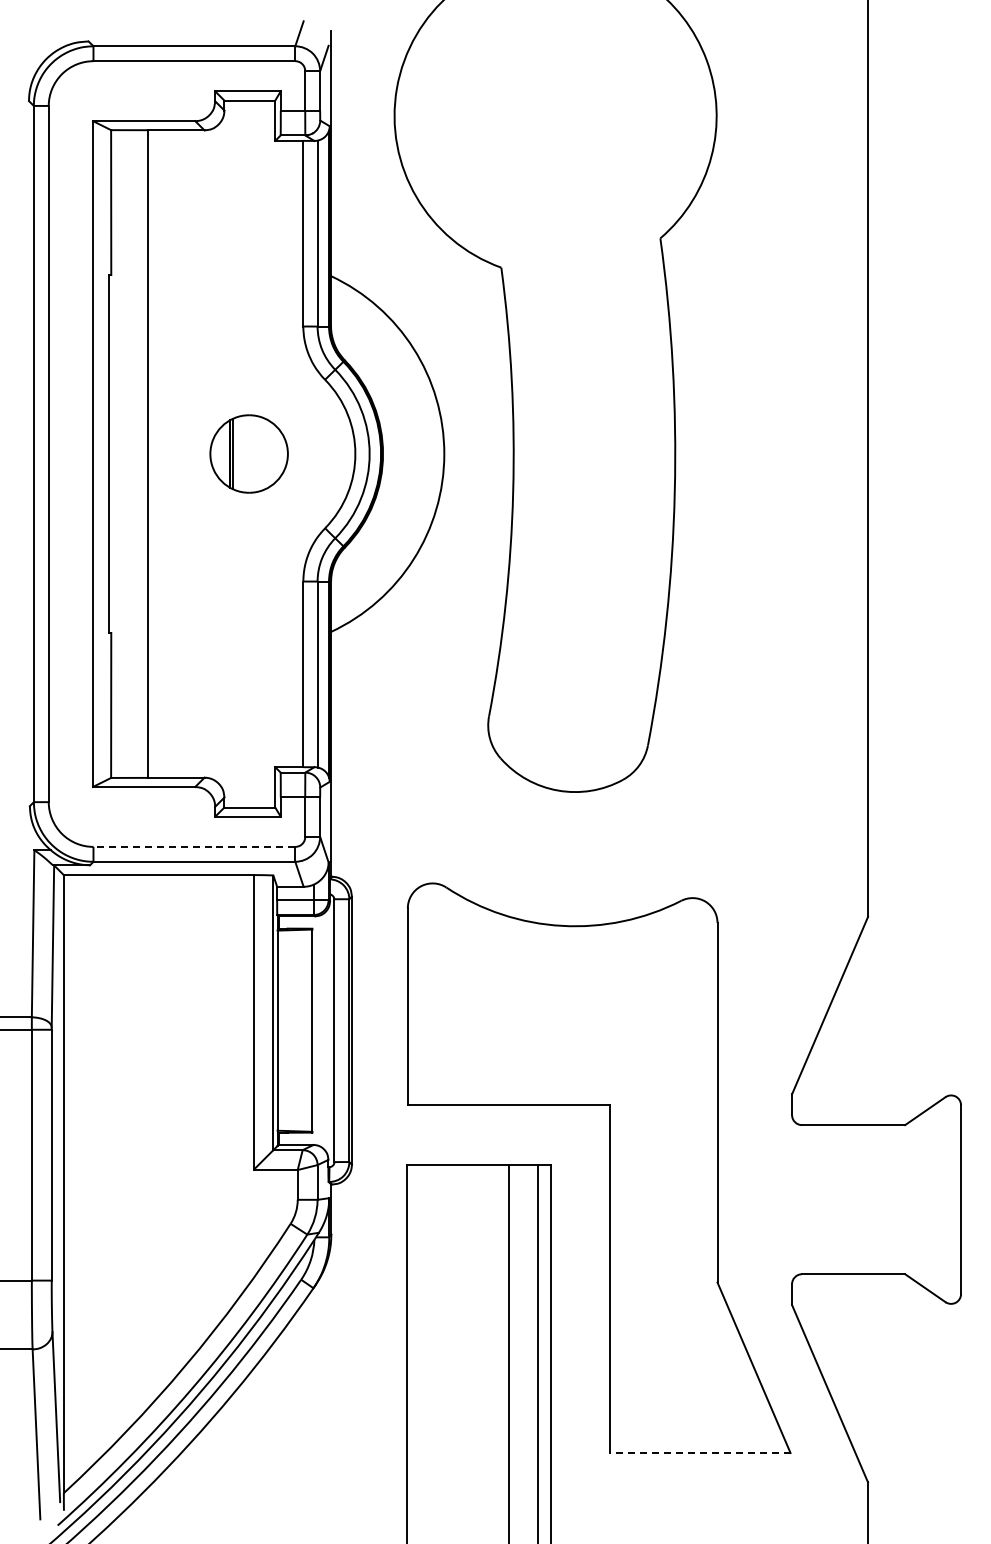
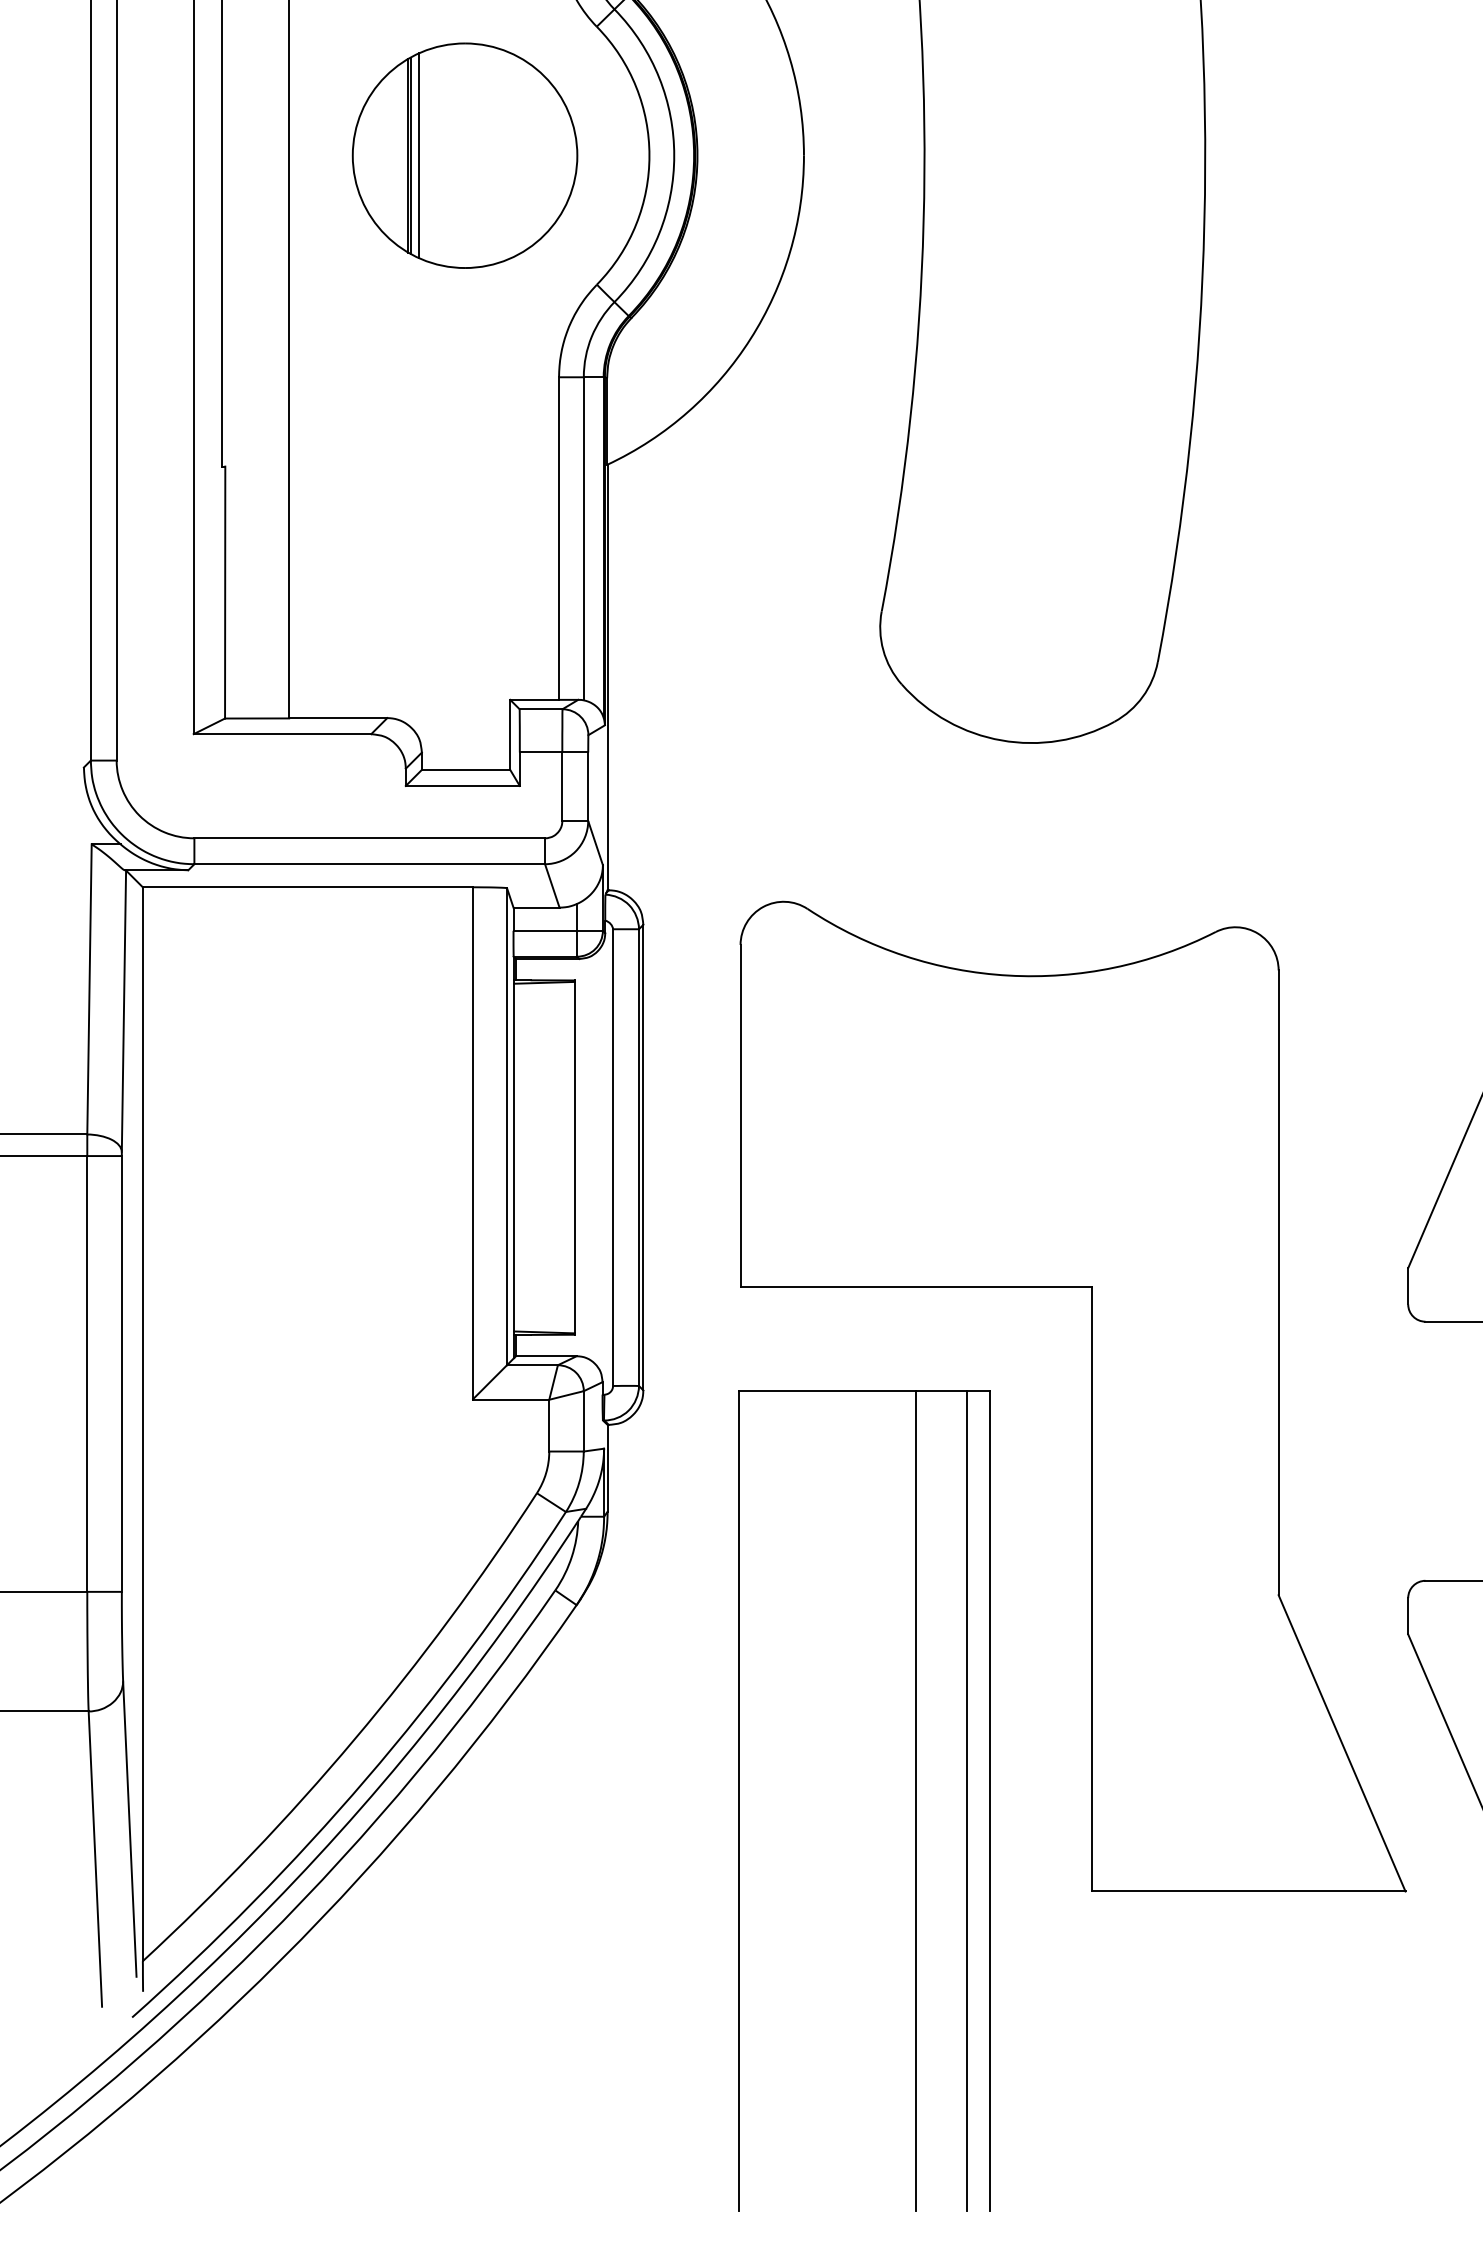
part: (248, 453) -> (463, 154), size x1.67
line: (194, 846) -> (369, 837), dashed -> solid
line: (699, 1453) -> (1247, 1892), dashed -> solid

